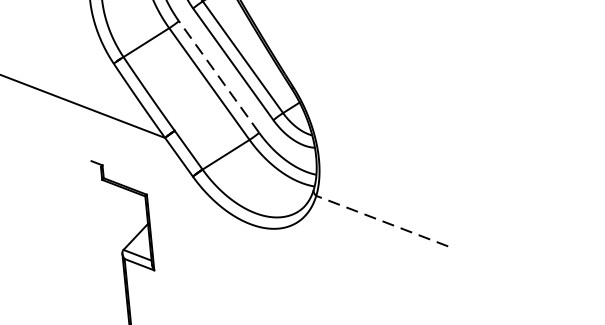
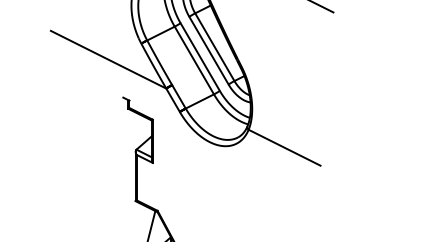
line: (217, 76) -> (199, 56), dashed -> solid
line: (382, 220) -> (284, 147), dashed -> solid

